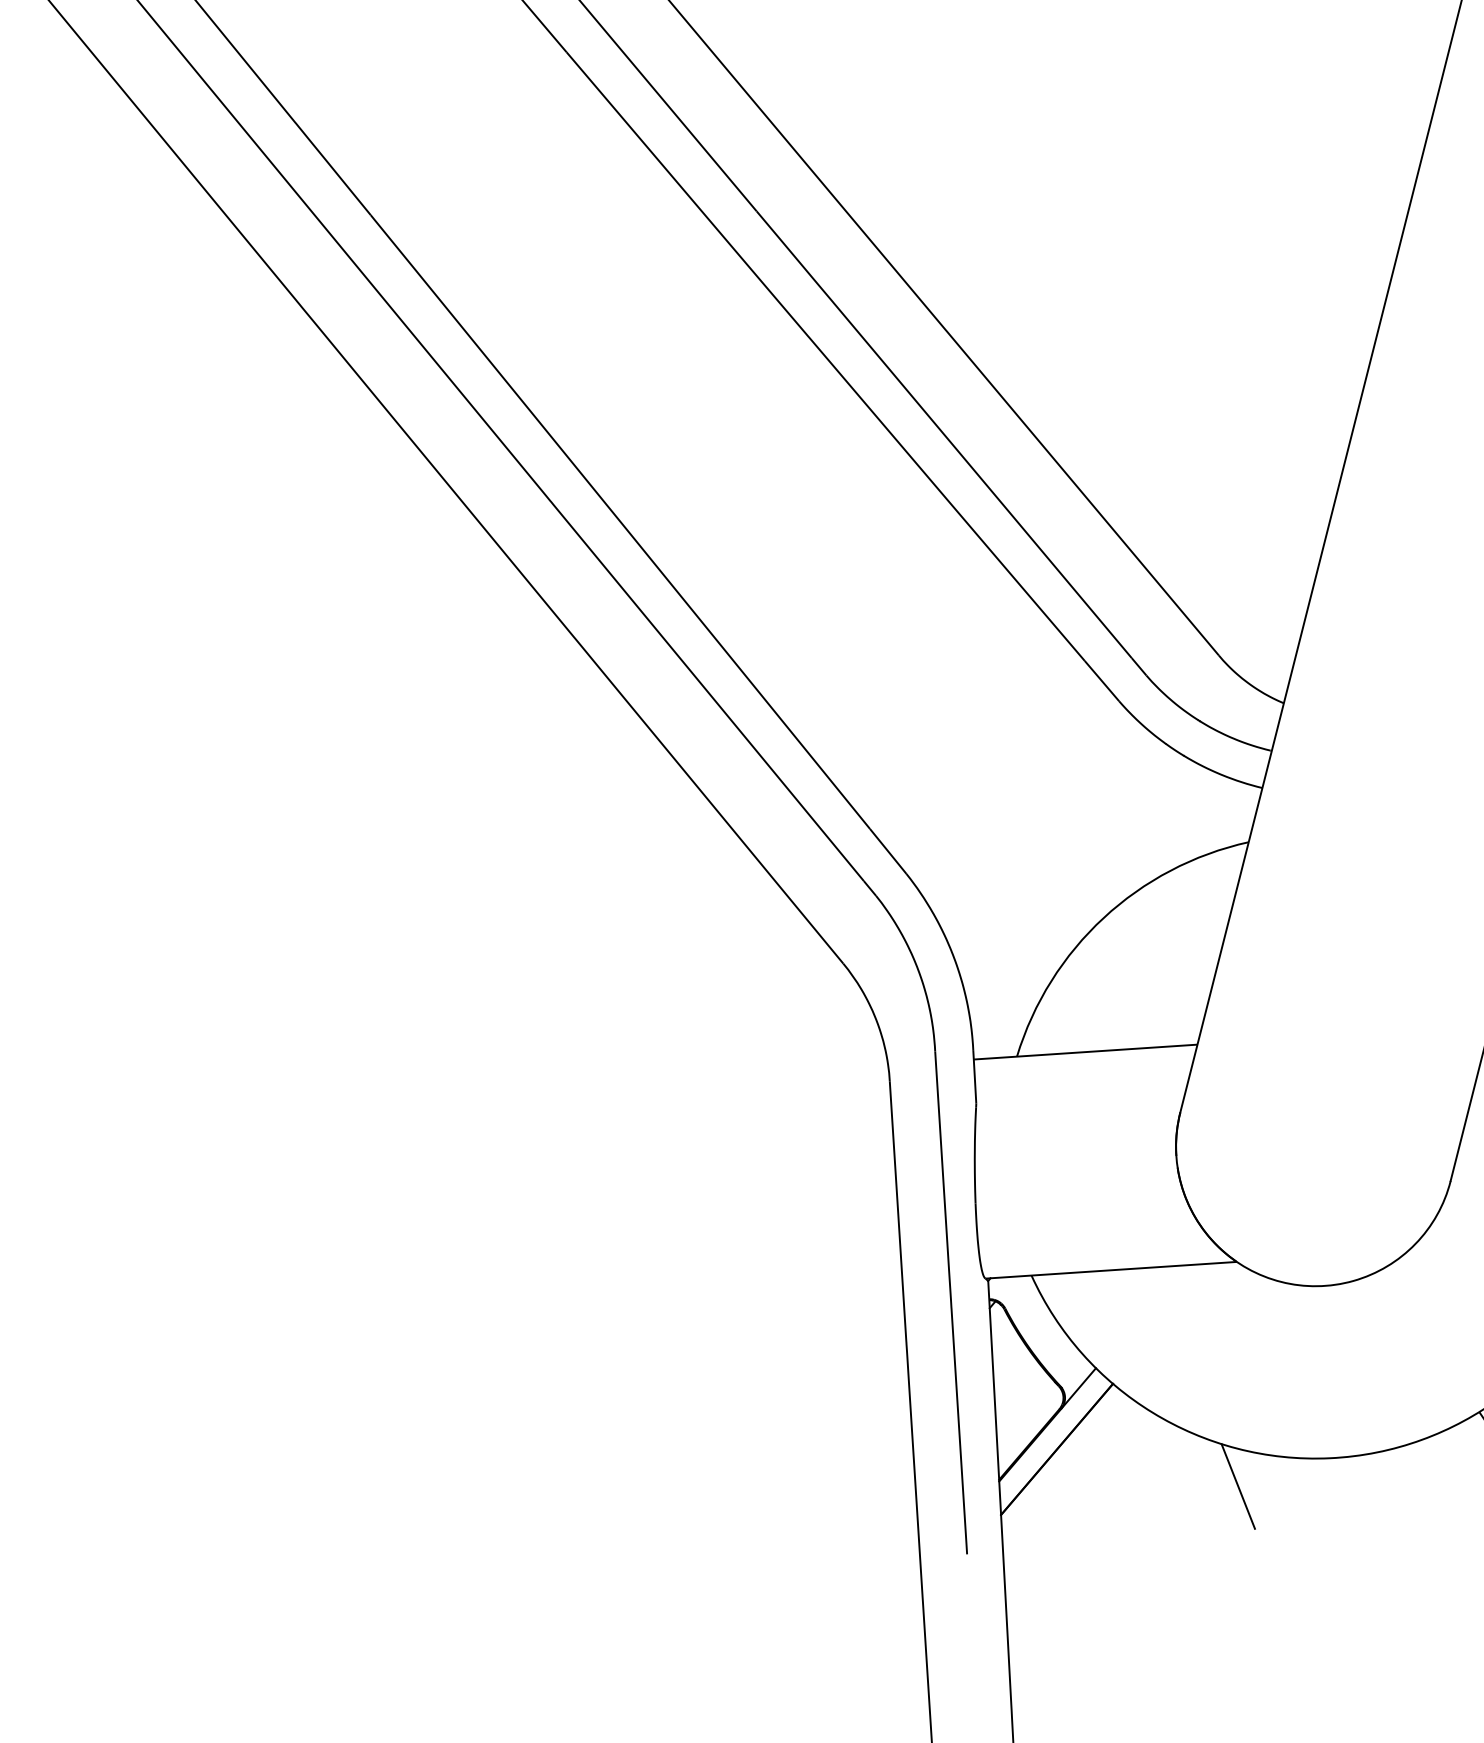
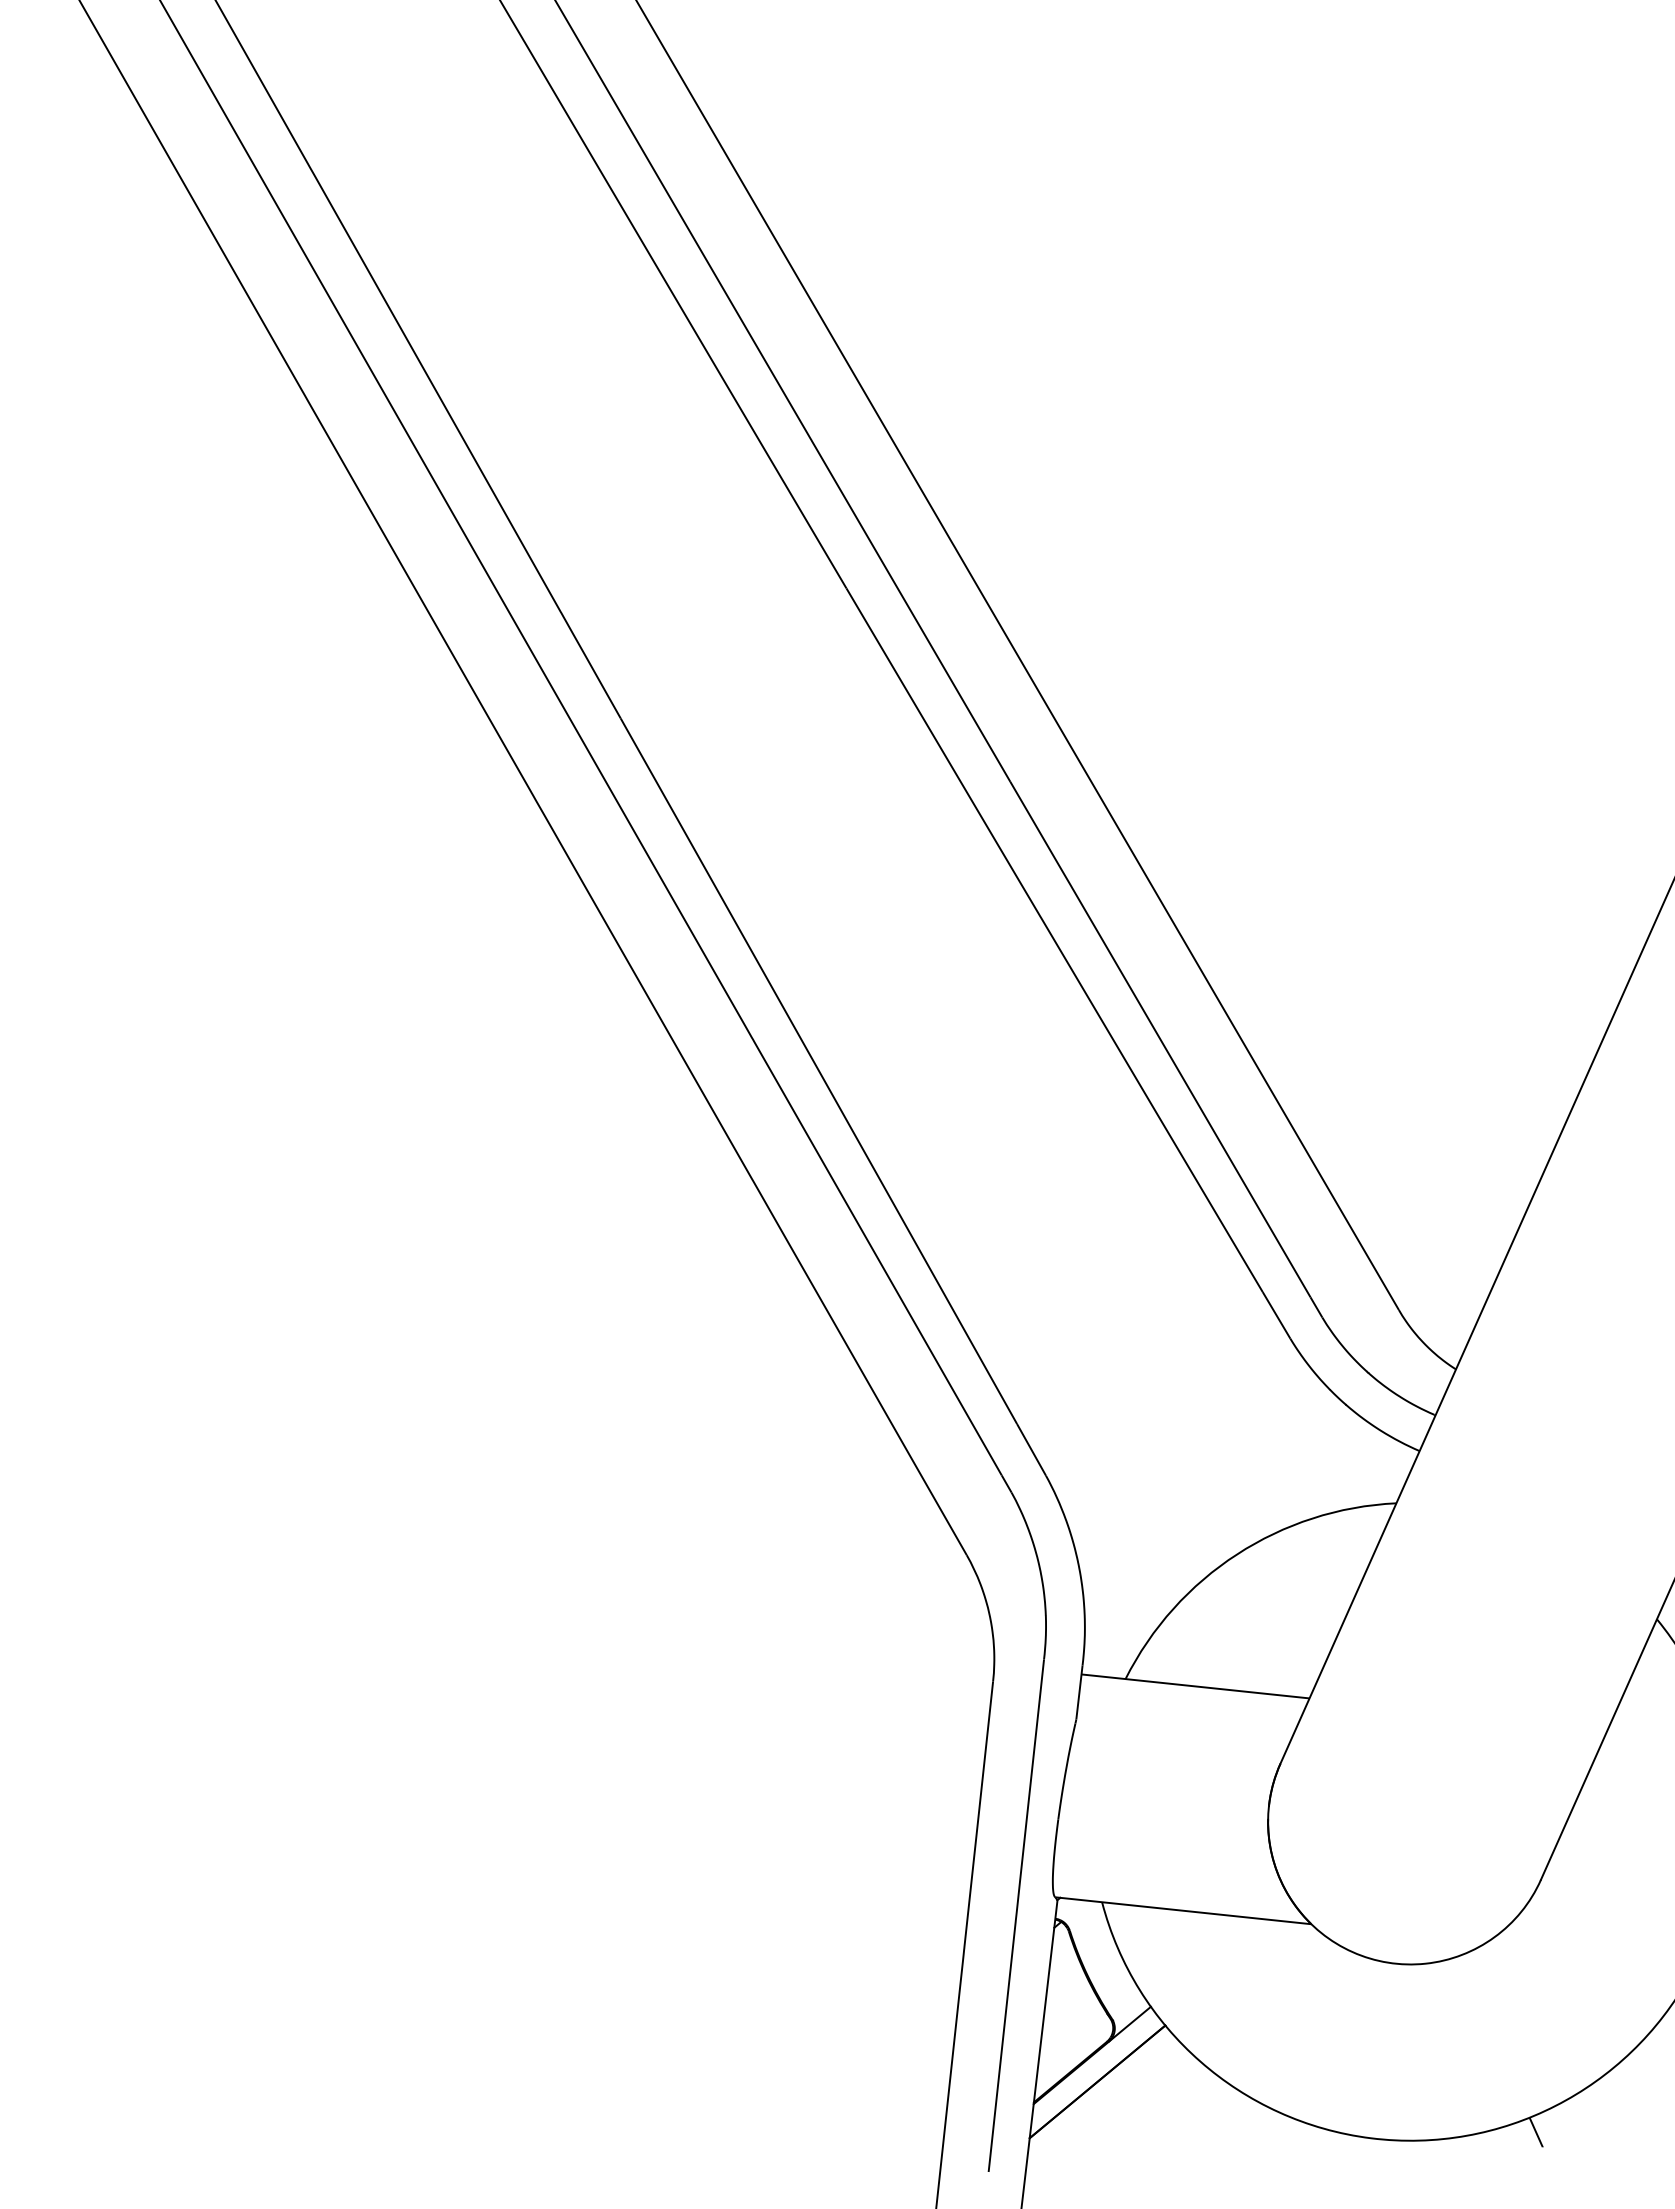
line: (1238, 1486) -> (1273, 2150), removed

